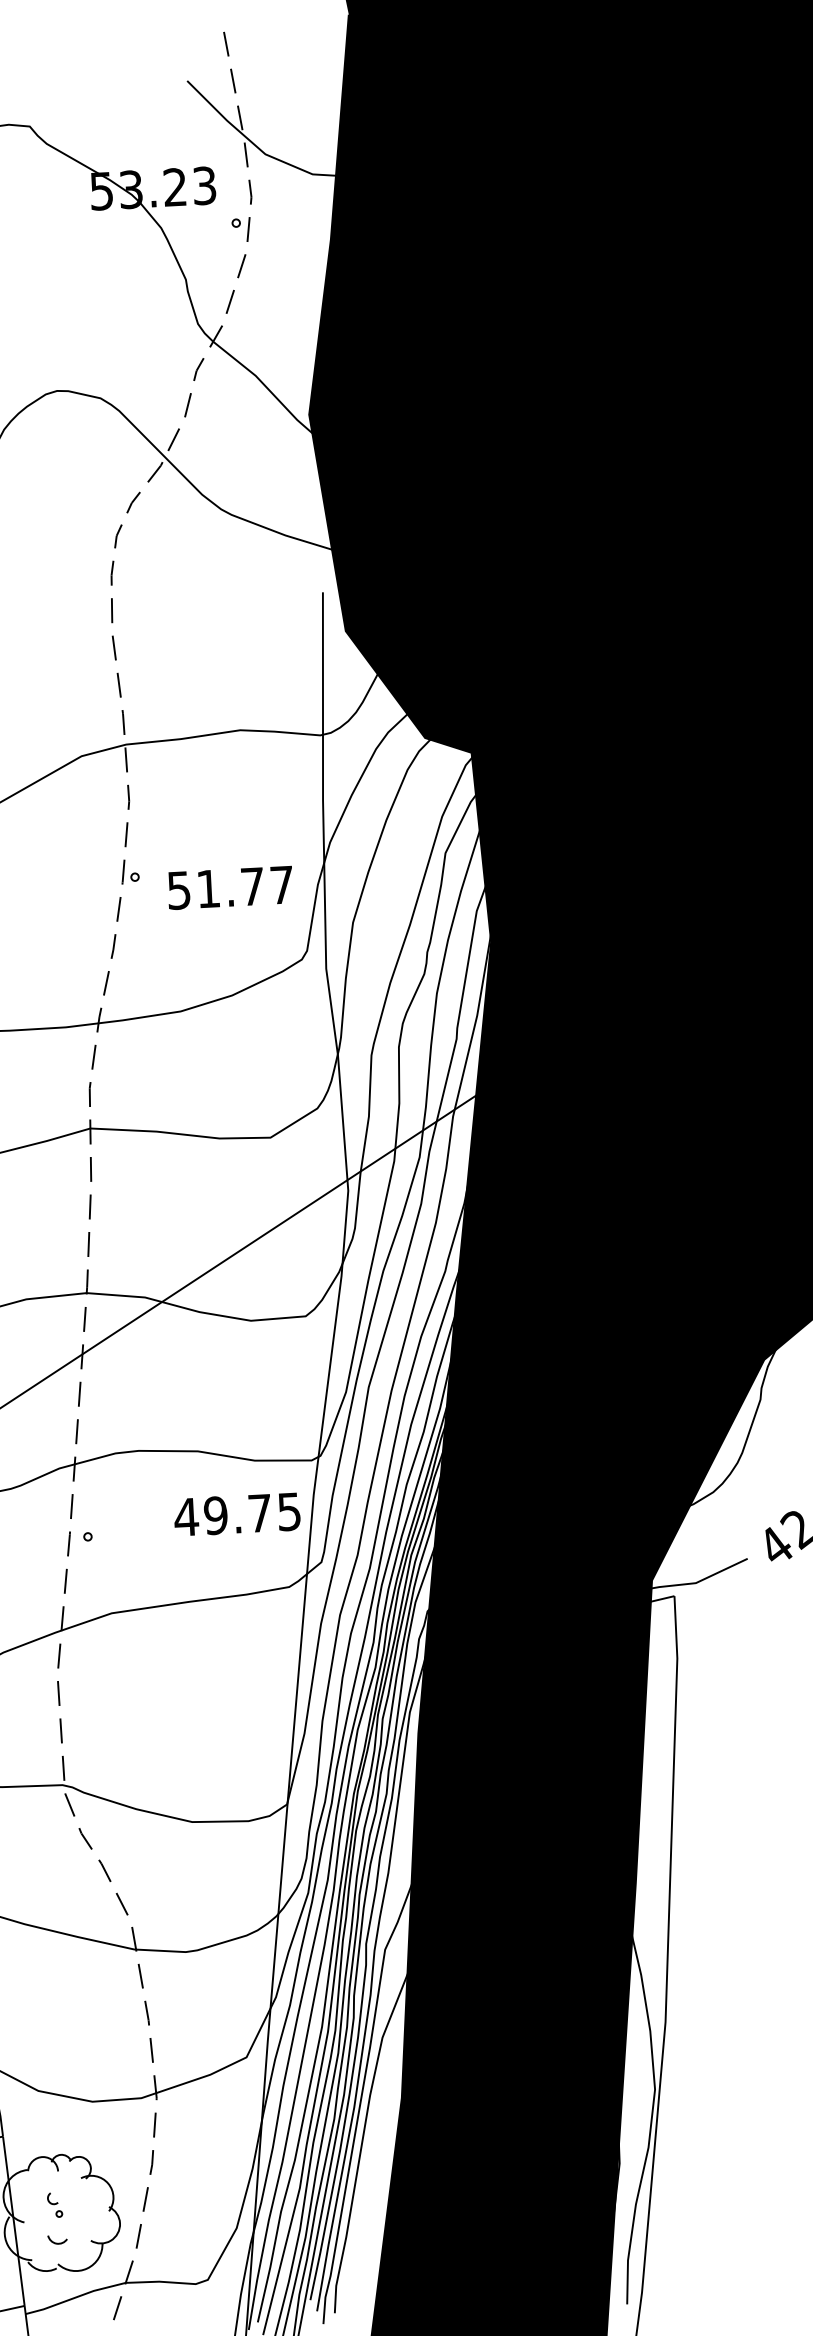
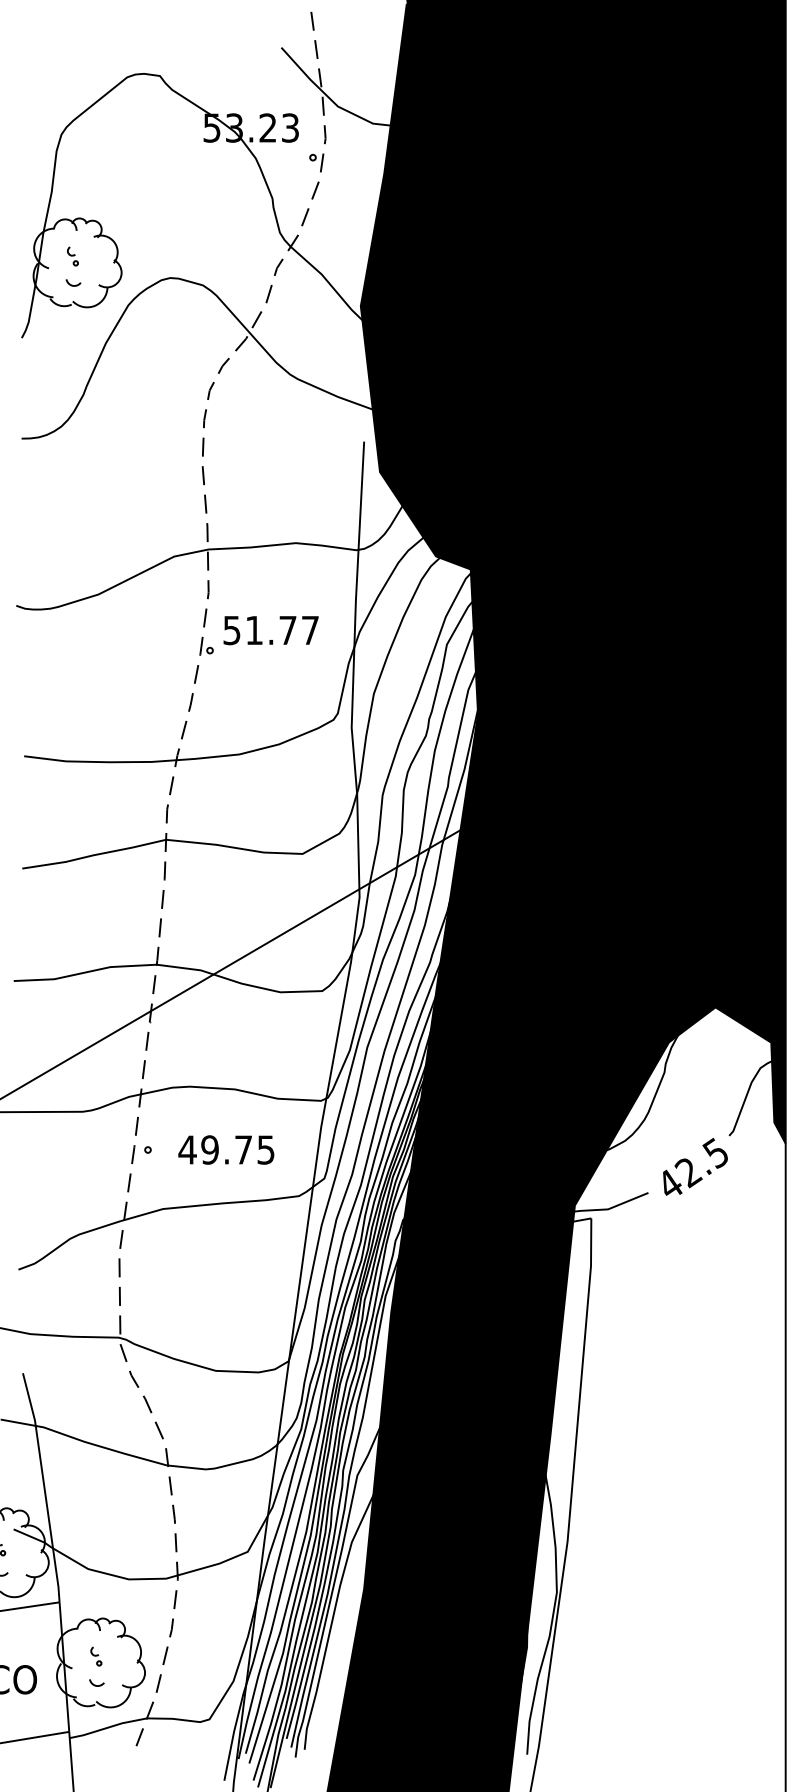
text: (229, 887) -> (270, 630), moved
text: (237, 1513) -> (226, 1149), moved

